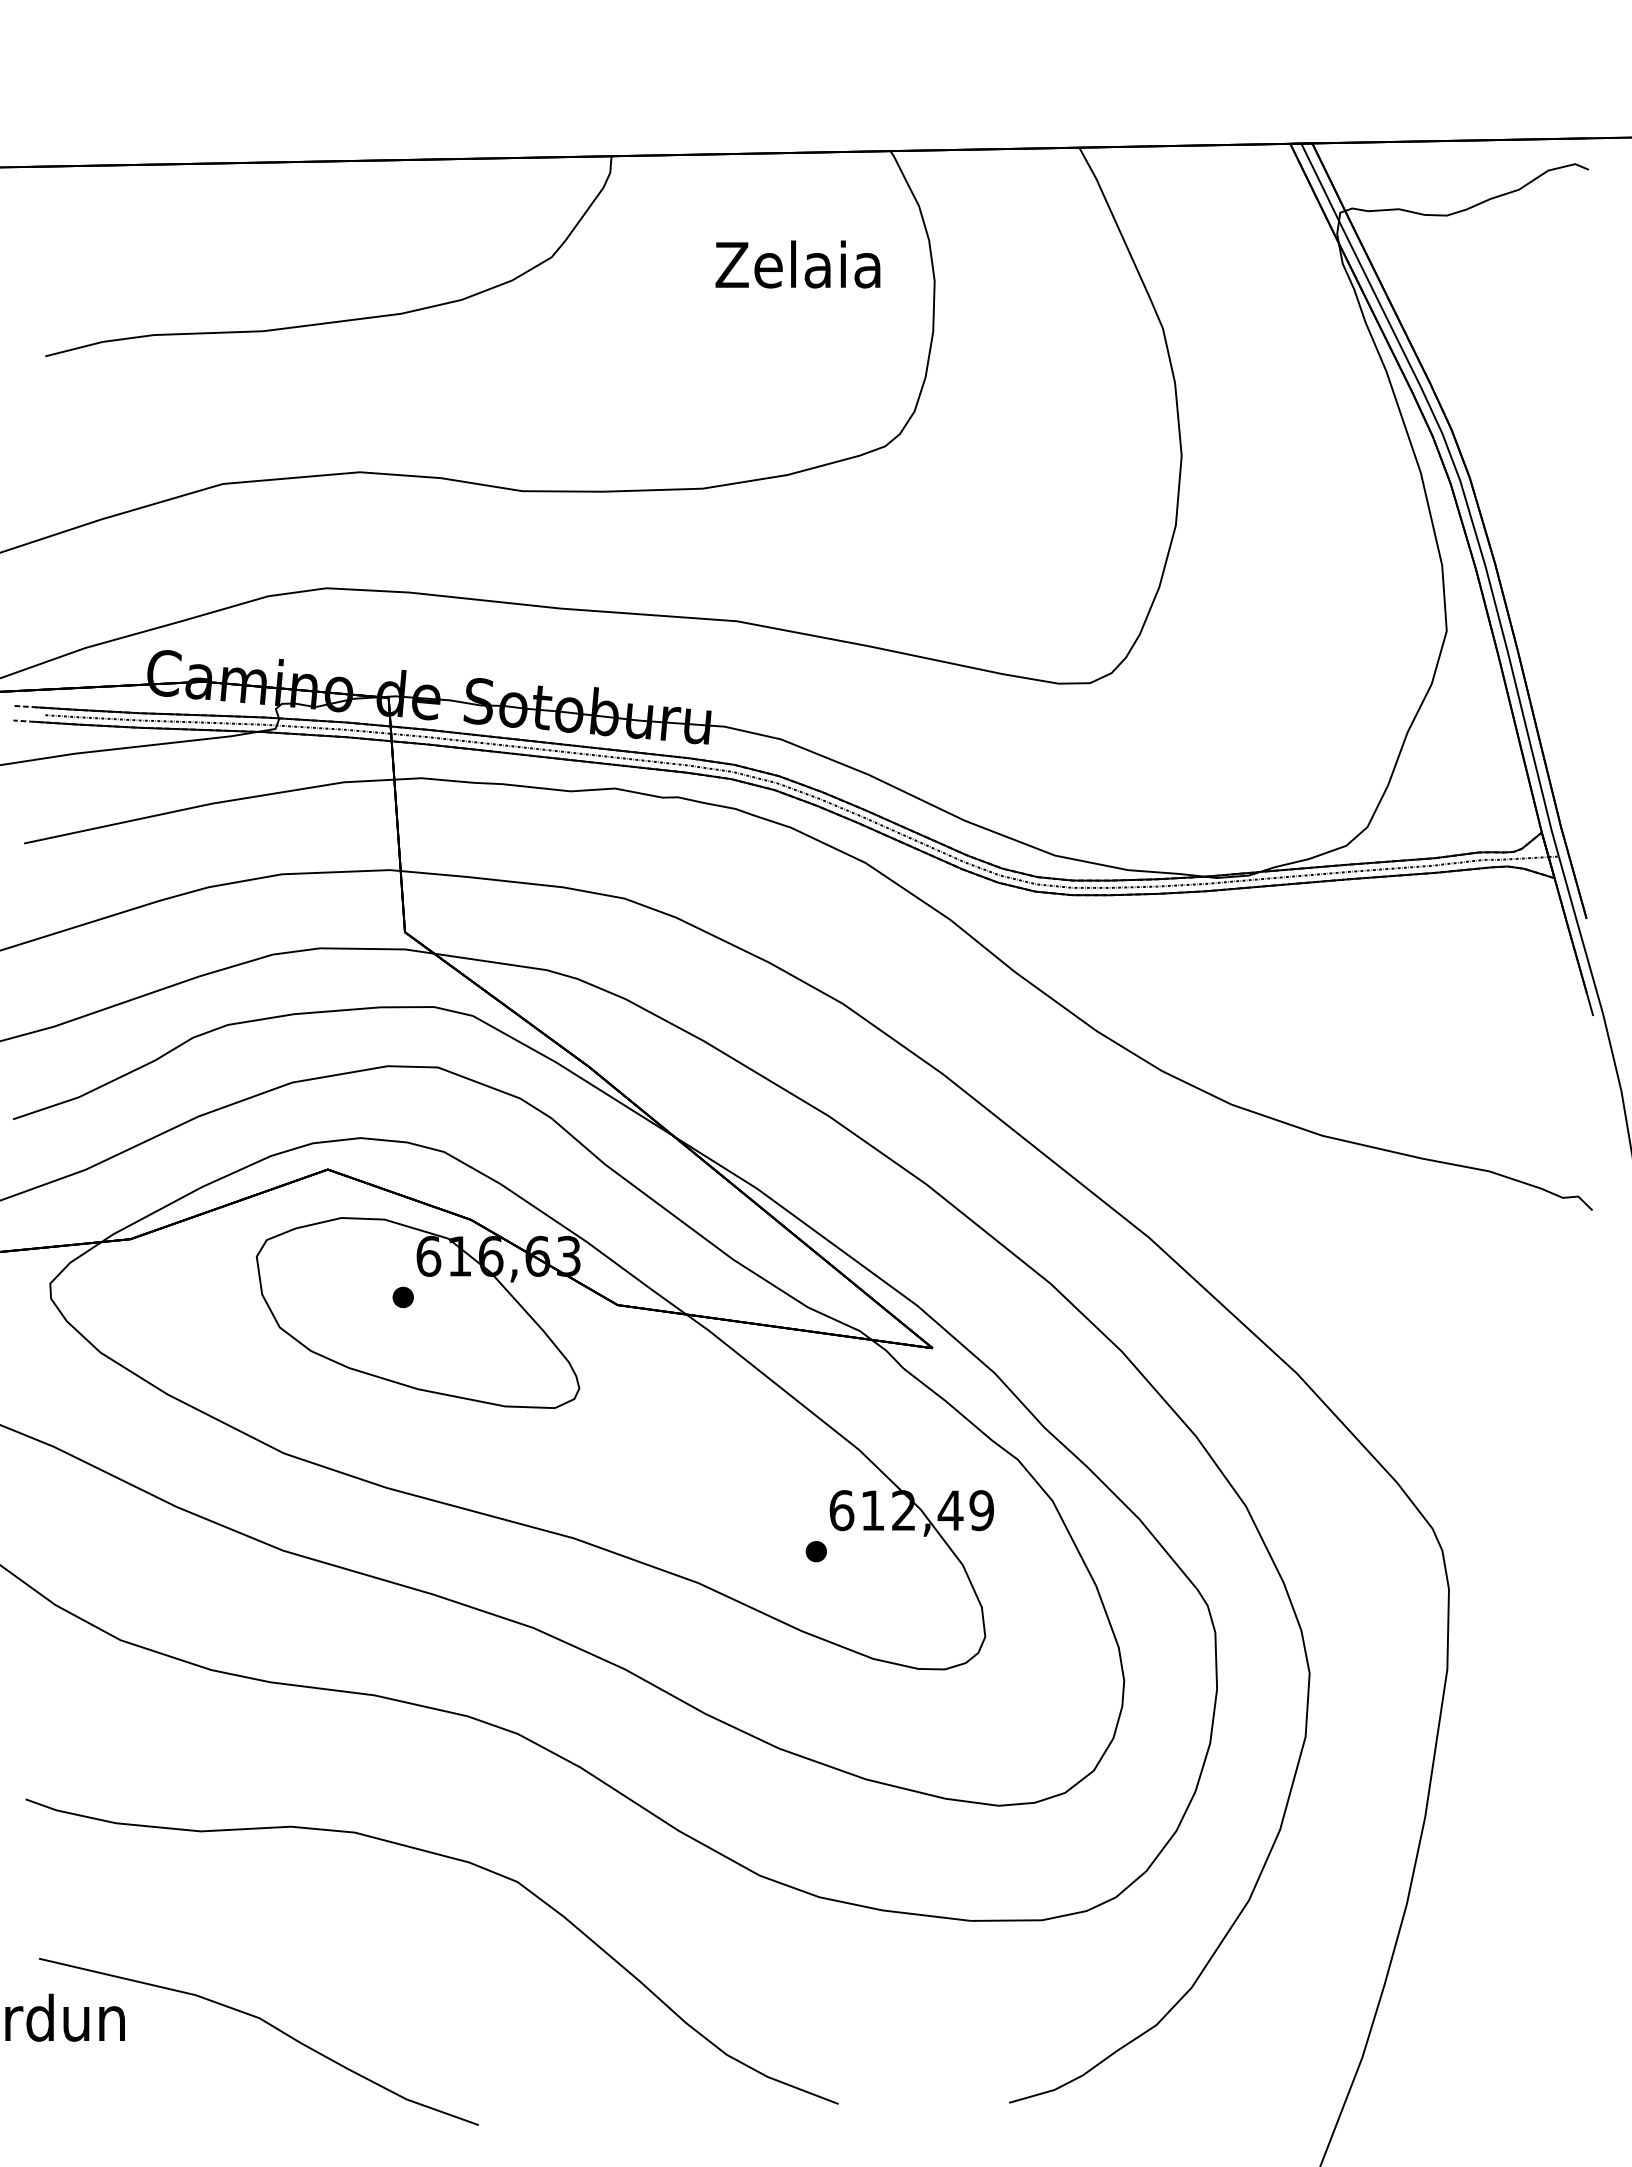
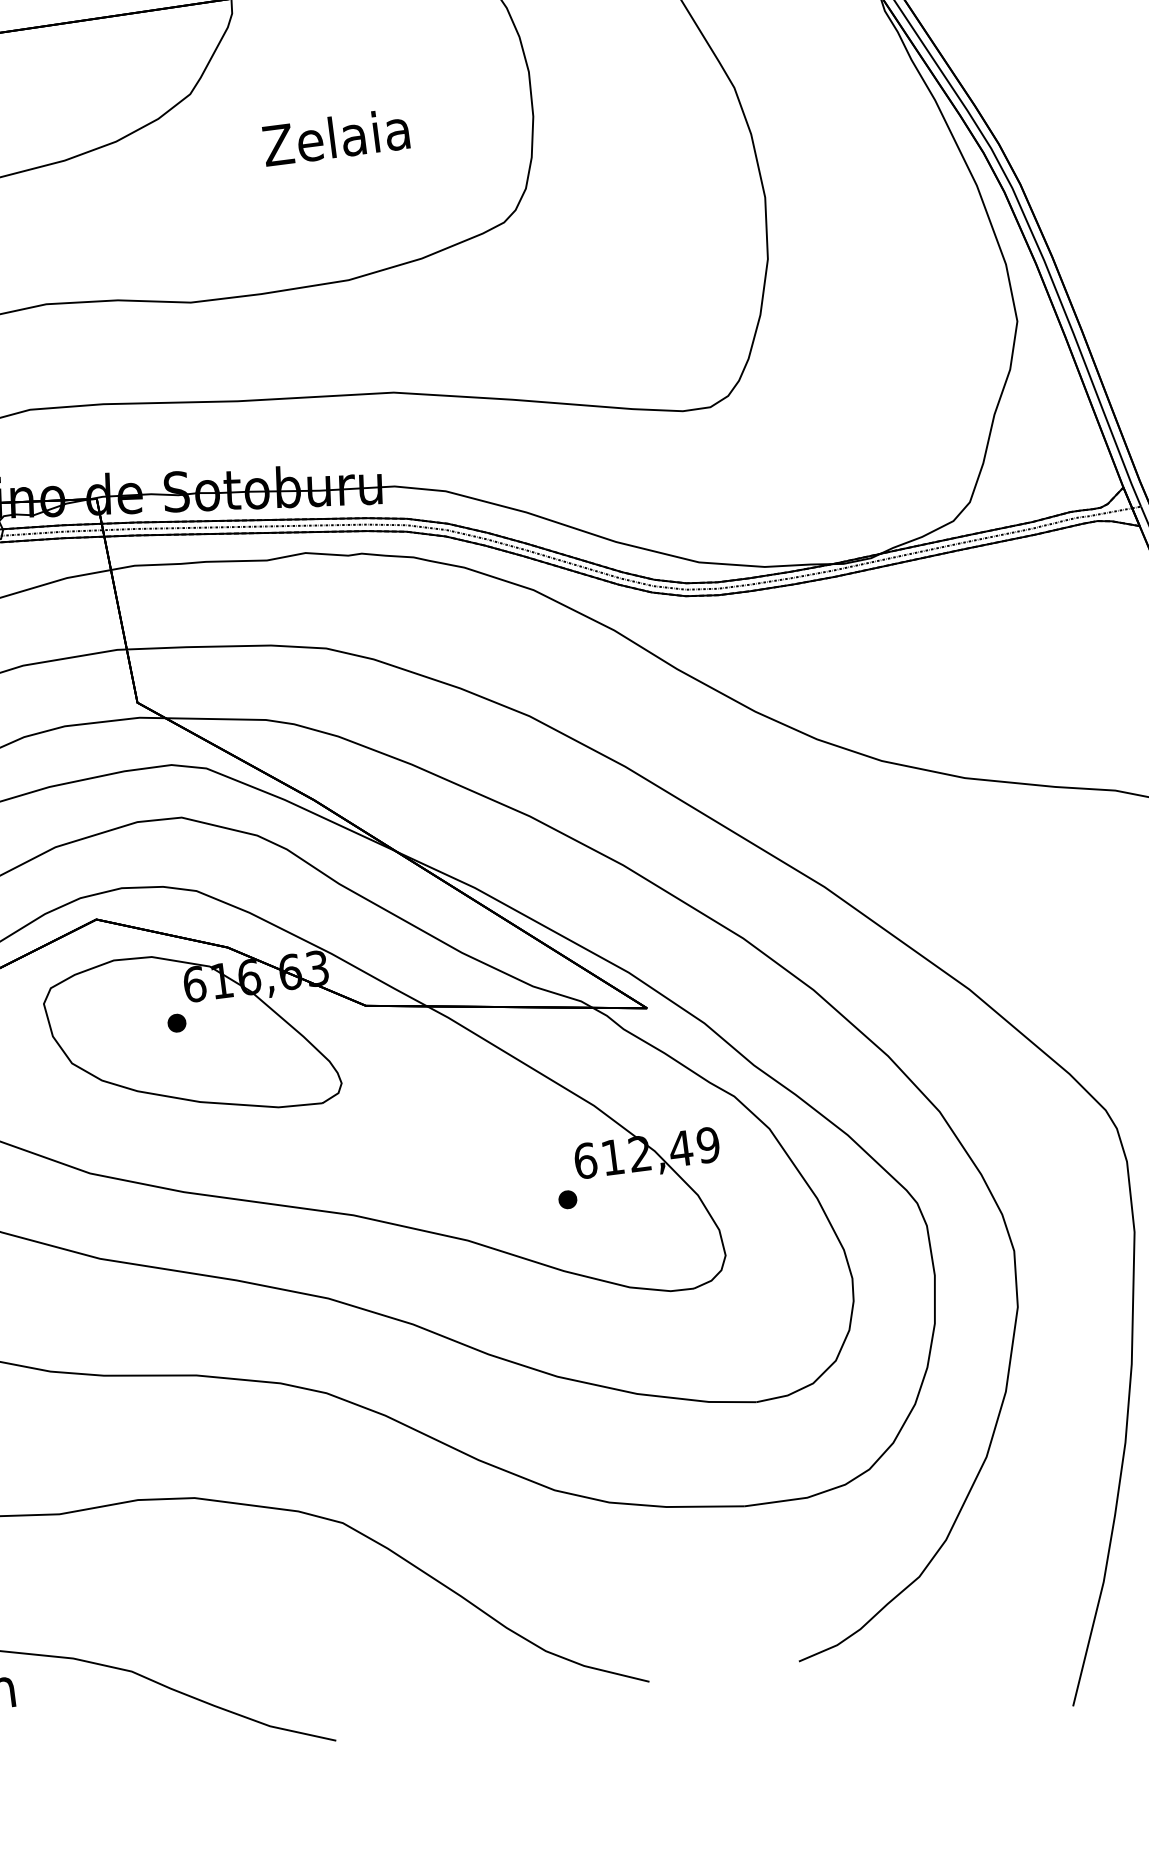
text: (797, 264) -> (335, 137), moved

